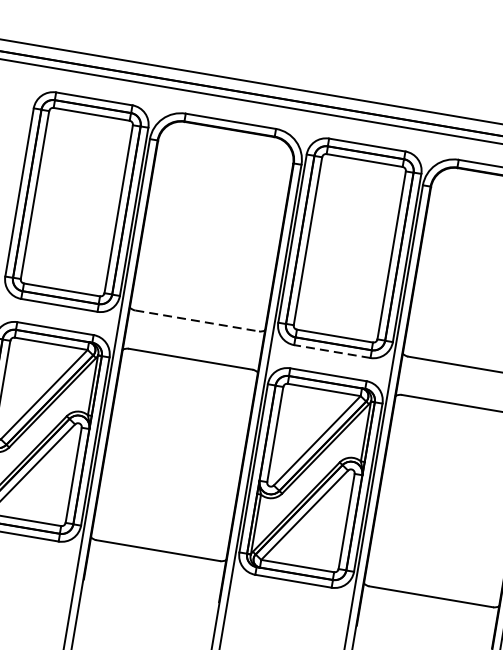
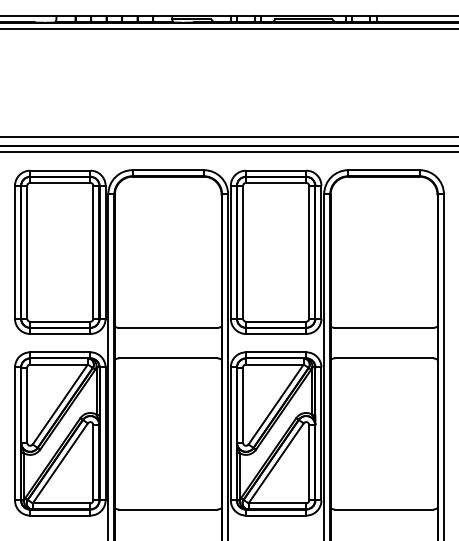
line: (197, 321) -> (168, 328), dashed -> solid
line: (331, 350) -> (275, 333), dashed -> solid

